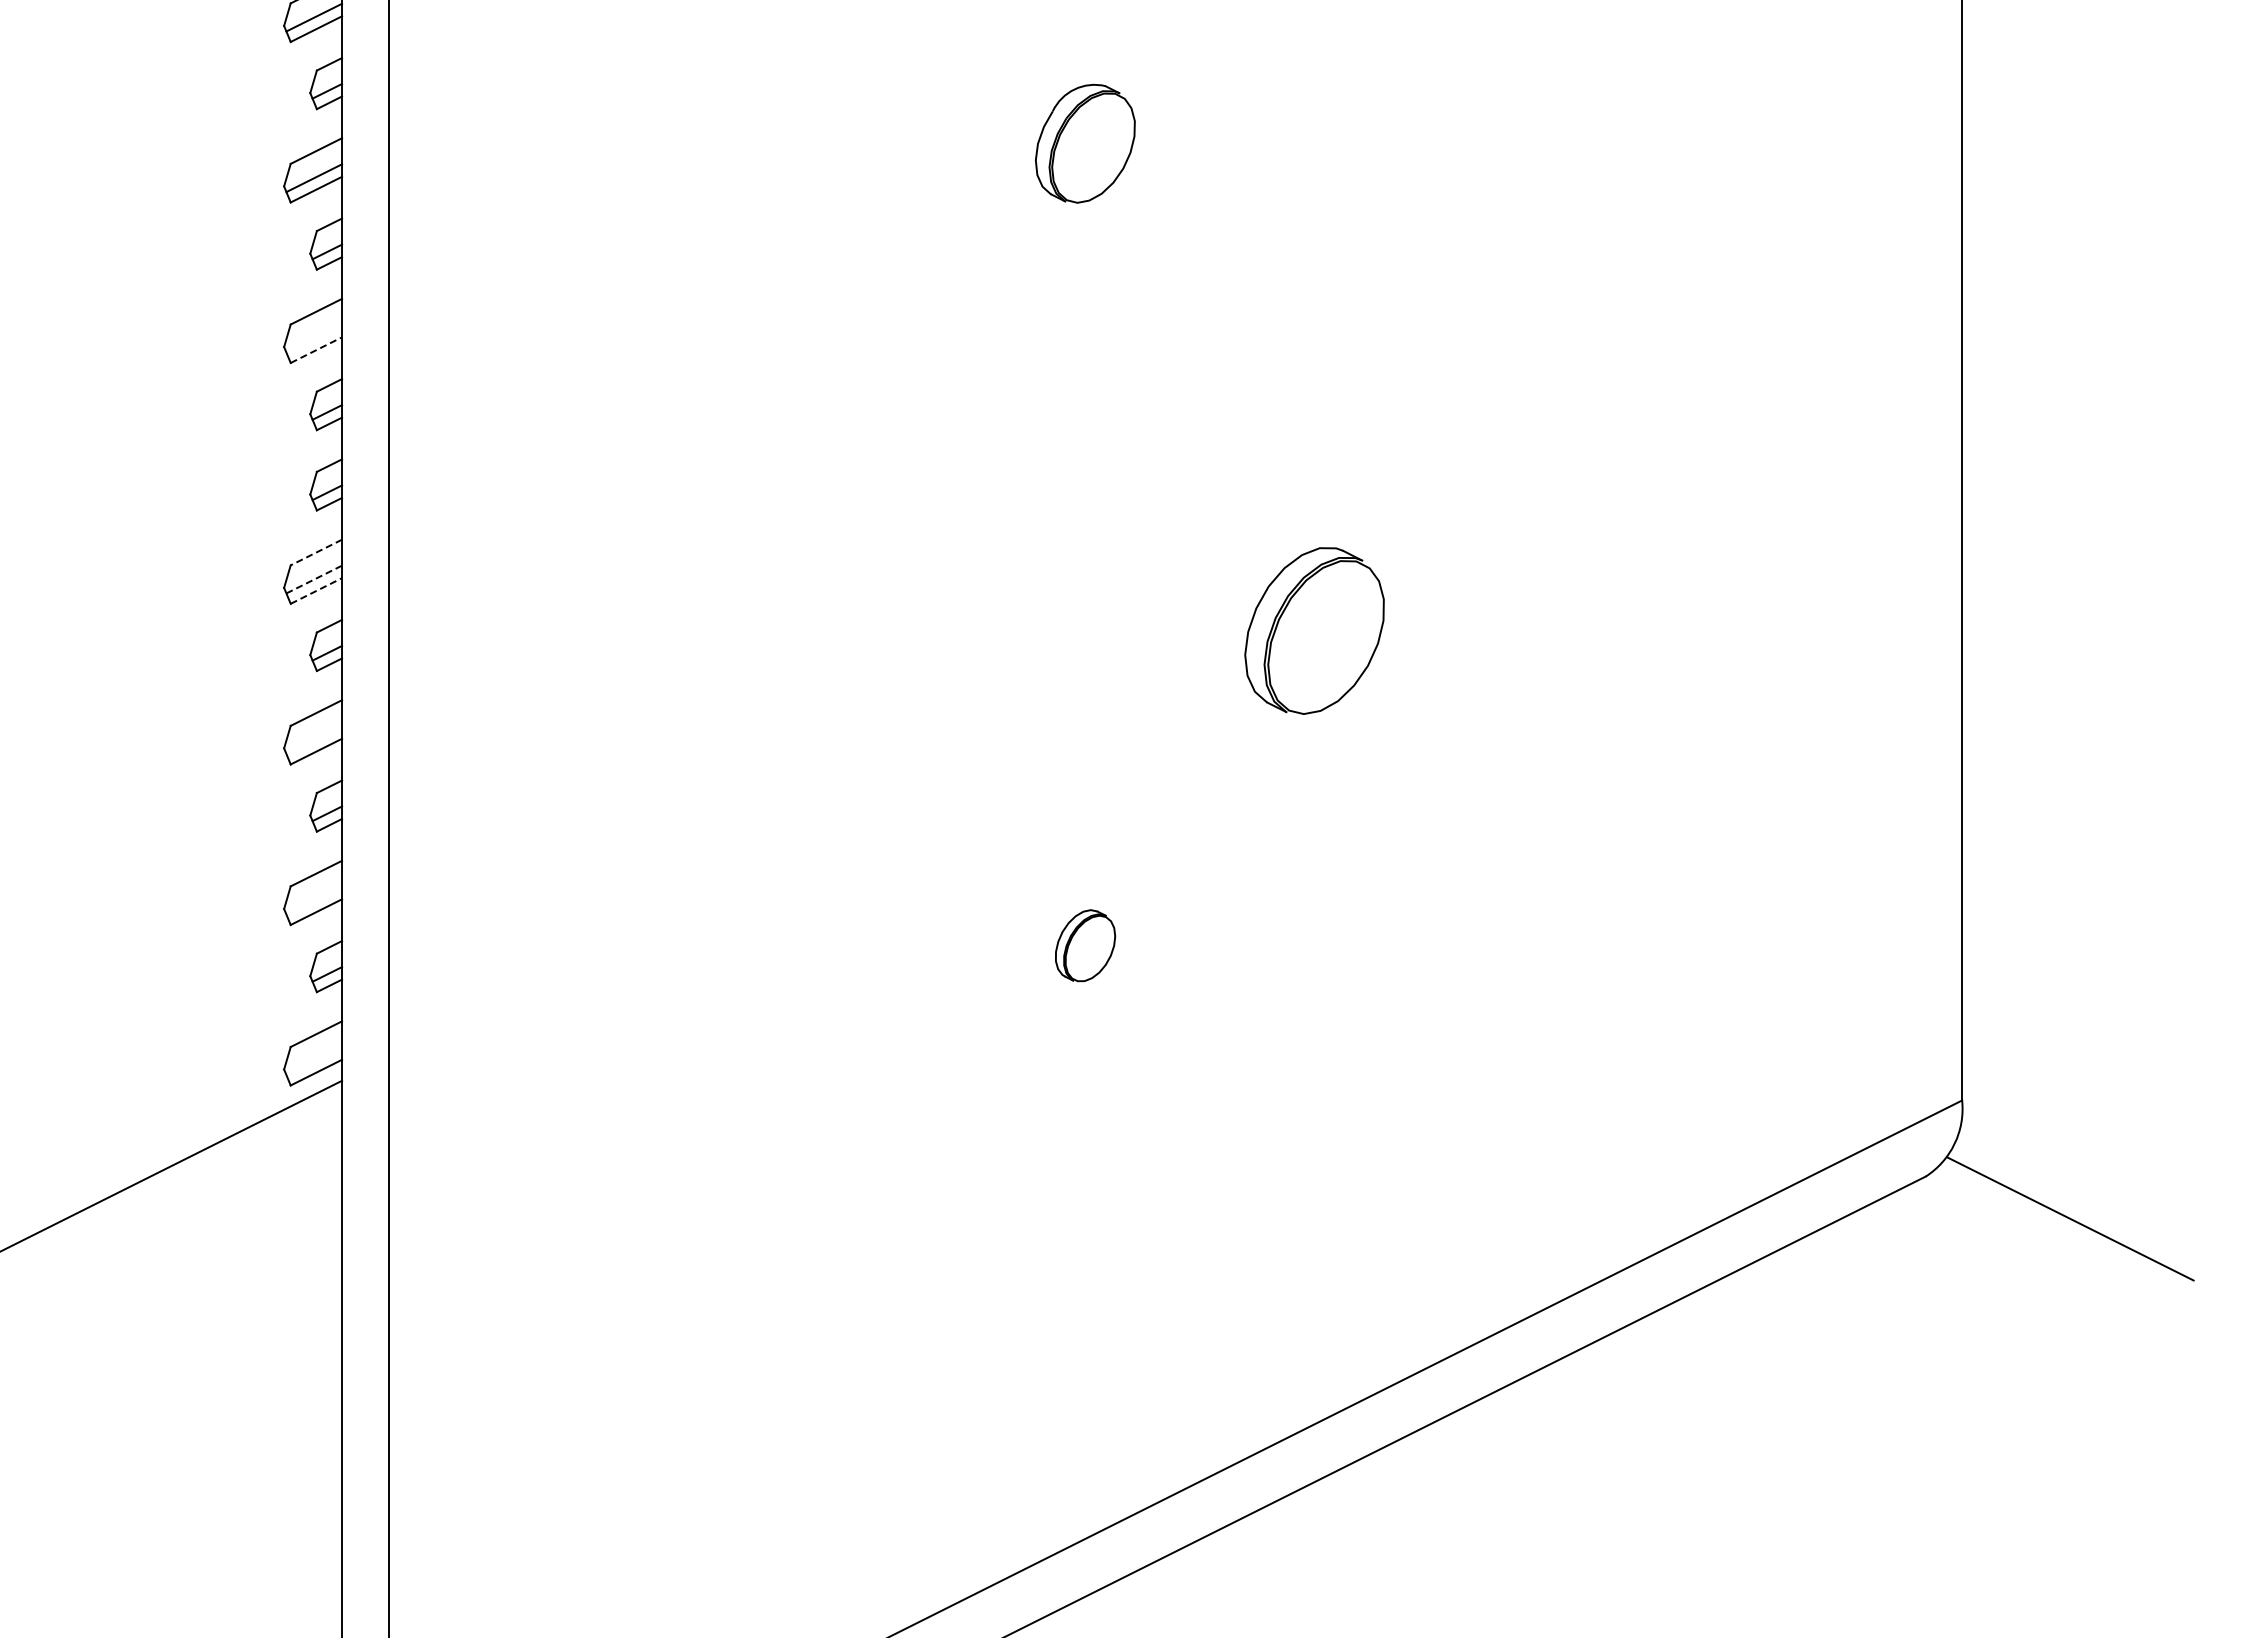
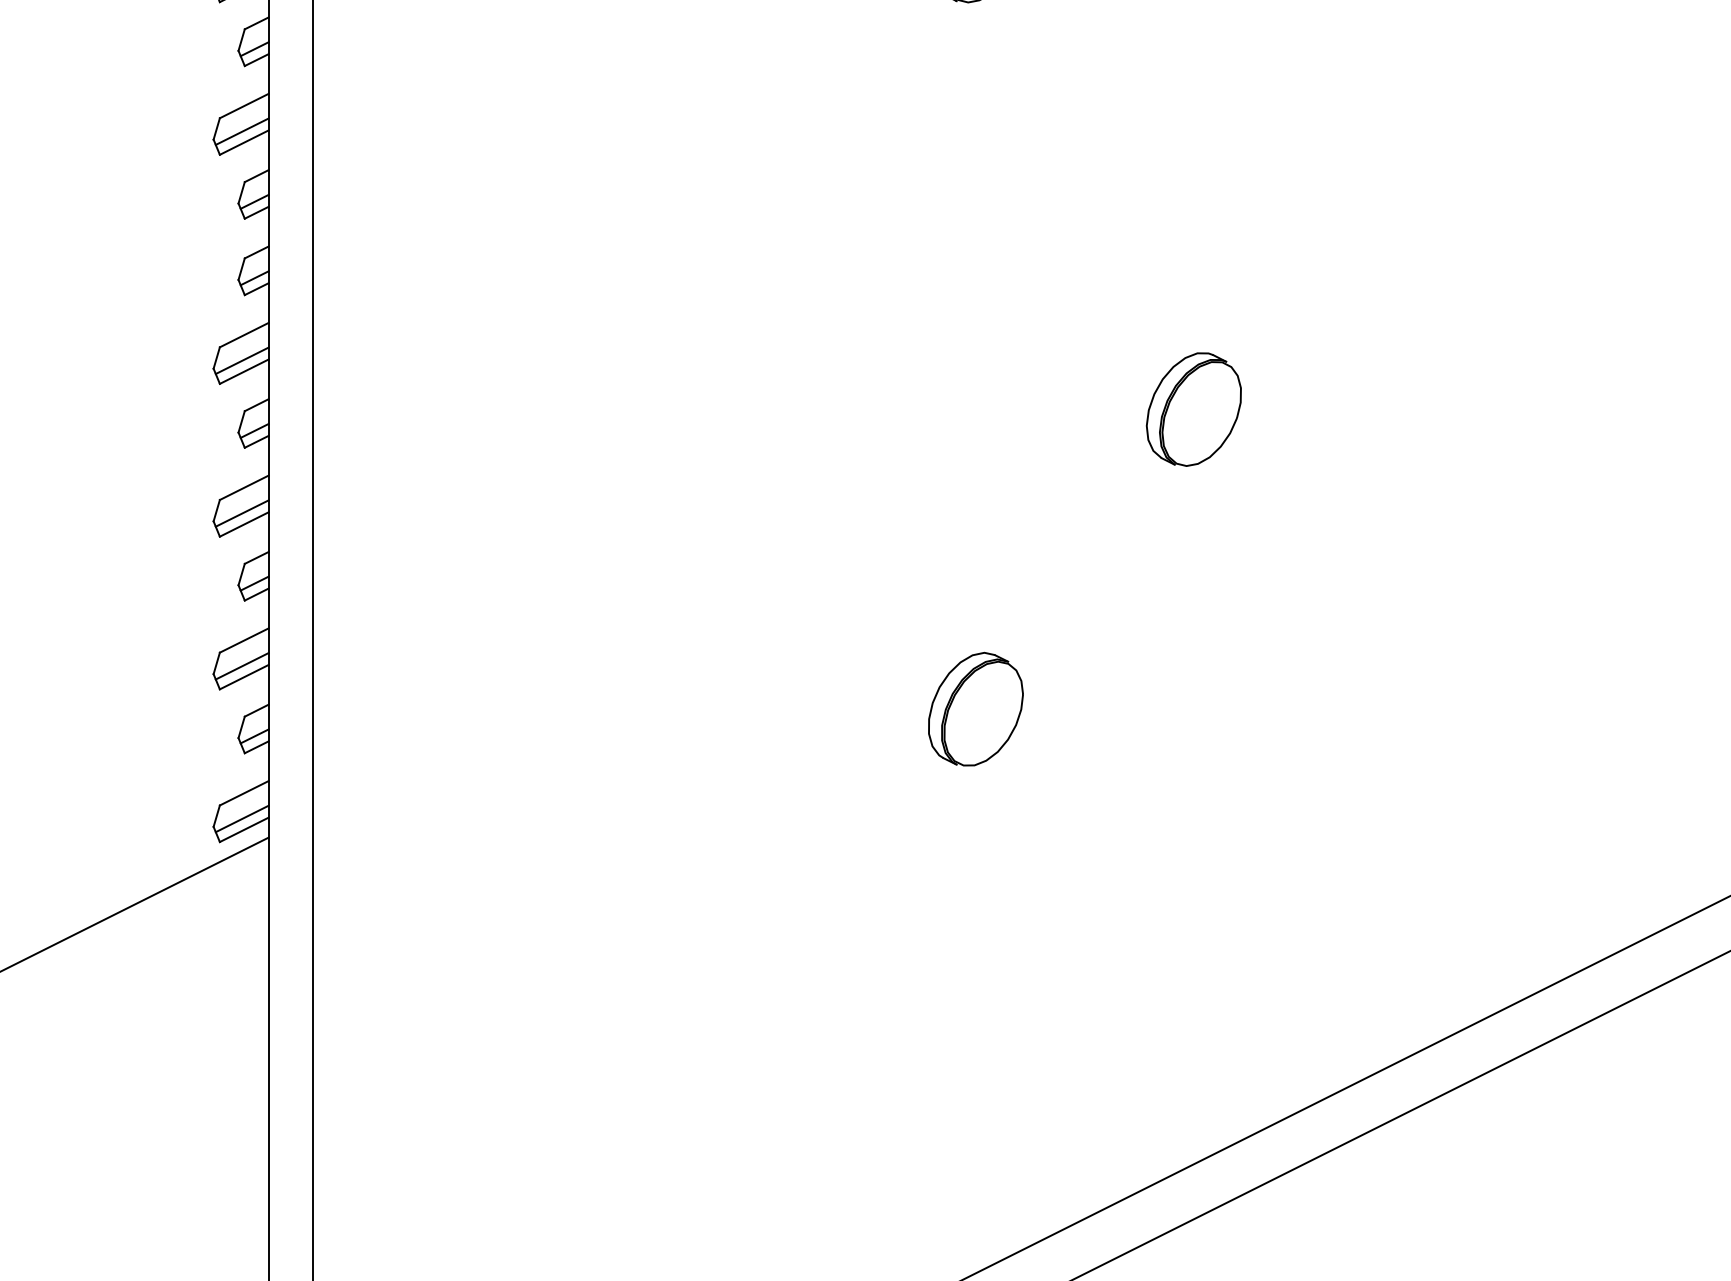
line: (314, 338) -> (242, 131), added
line: (316, 350) -> (244, 142), dashed -> solid
line: (316, 552) -> (244, 335), dashed -> solid
line: (314, 579) -> (242, 360), dashed -> solid
line: (316, 590) -> (244, 371), dashed -> solid
part: (1314, 630) -> (1193, 409), size x0.71
line: (314, 739) -> (242, 512), added
line: (314, 900) -> (242, 666), added
part: (1085, 945) -> (975, 708), size x1.67
line: (314, 1061) -> (242, 819), added

